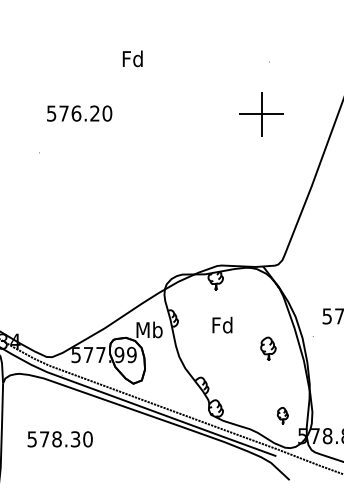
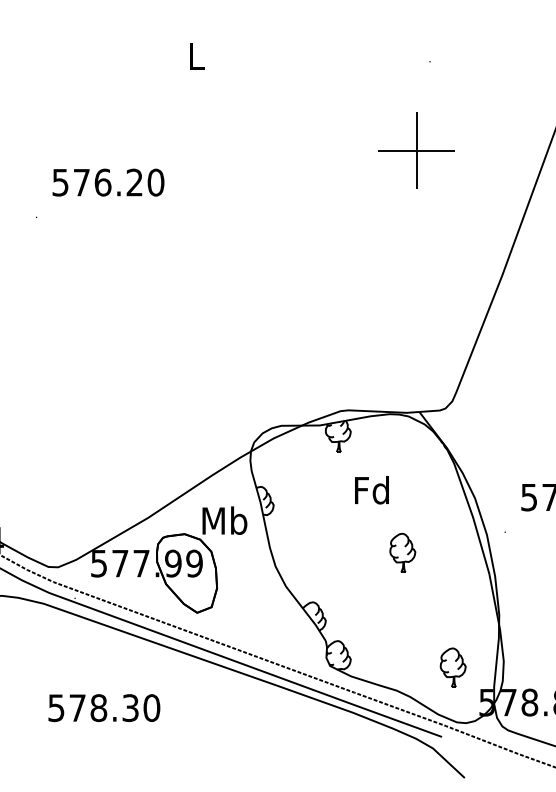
text: (132, 58) -> (195, 55), Fd -> L
text: (79, 113) -> (108, 182), moved
text: (222, 324) -> (372, 489), moved
part: (268, 348) -> (402, 552), moved
part: (282, 415) -> (452, 667), size x1.43
text: (59, 439) -> (103, 708), moved

